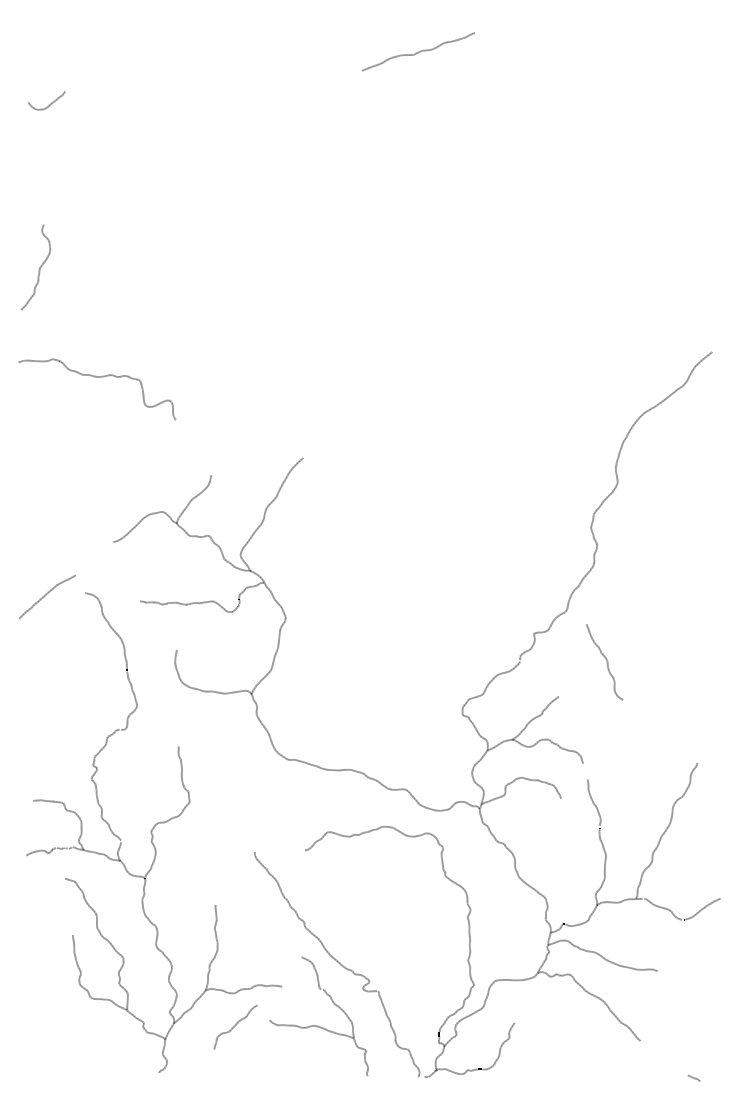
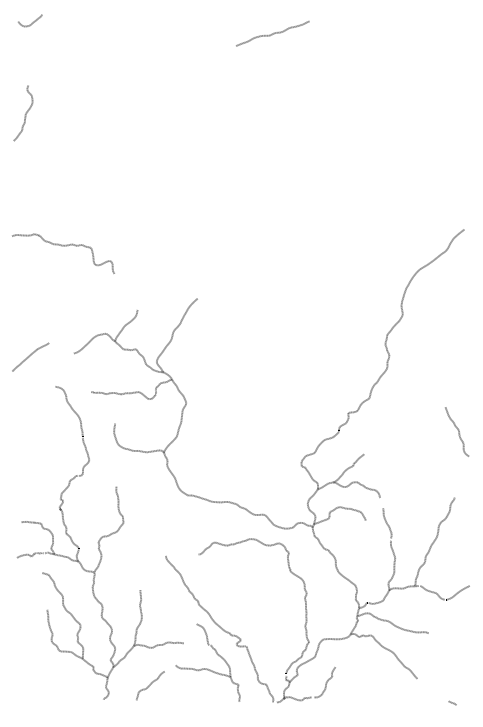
curve: (50, 103) -> (32, 22), moved
curve: (39, 267) -> (25, 113), moved
part: (46, 595) -> (30, 356), moved
curve: (606, 661) -> (458, 431), moved
curve: (235, 1026) -> (150, 685), moved

